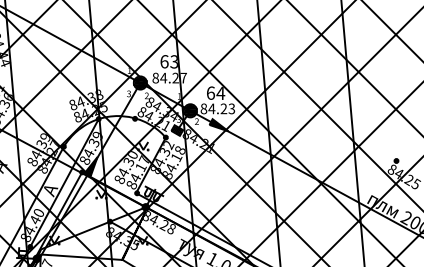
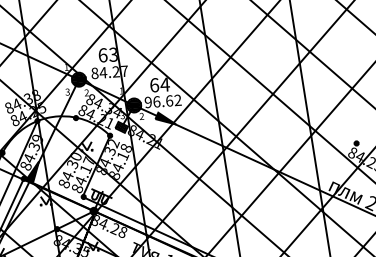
text: (217, 108) -> (162, 101), 84.23 -> 96.62

